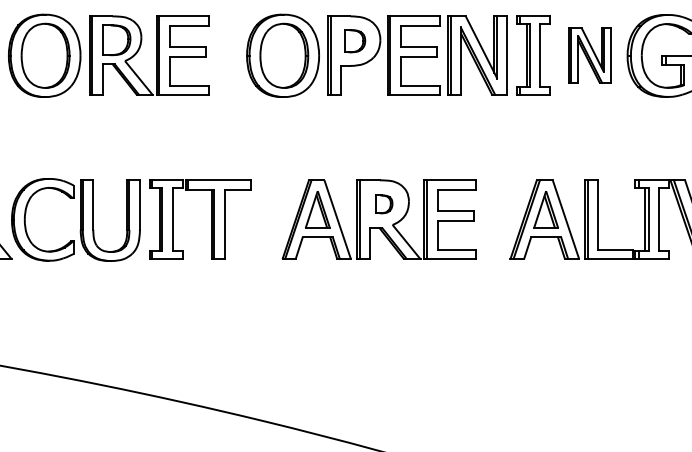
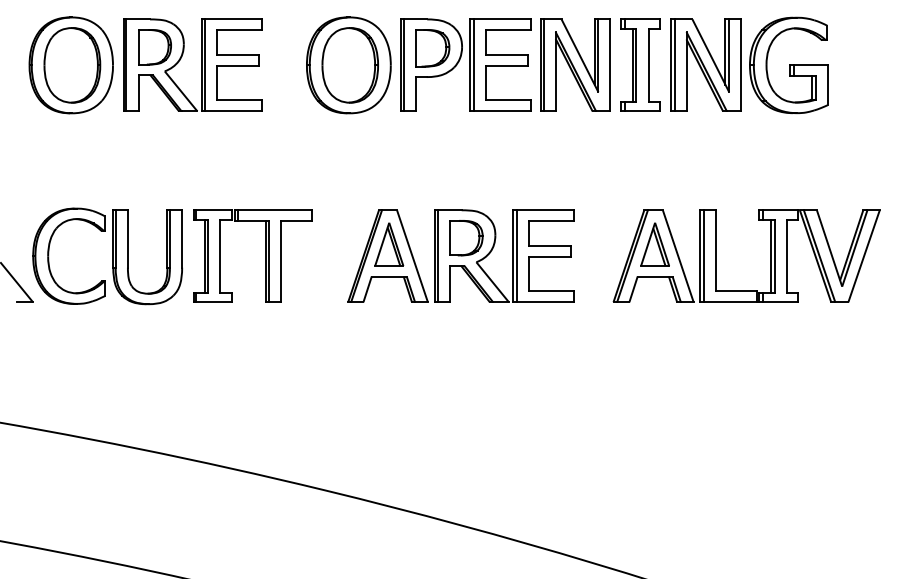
part: (354, 41) -> (432, 48), size x1.43
part: (589, 55) -> (705, 64), size x1.43
part: (384, 204) -> (466, 238), size x1.67

